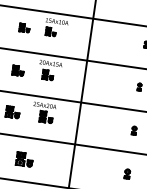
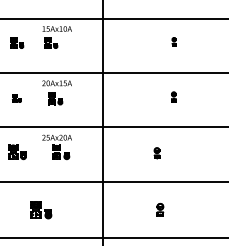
part: (18, 70) -> (16, 98), size x0.6
part: (133, 130) -> (156, 153), moved
part: (127, 173) -> (160, 209), moved

